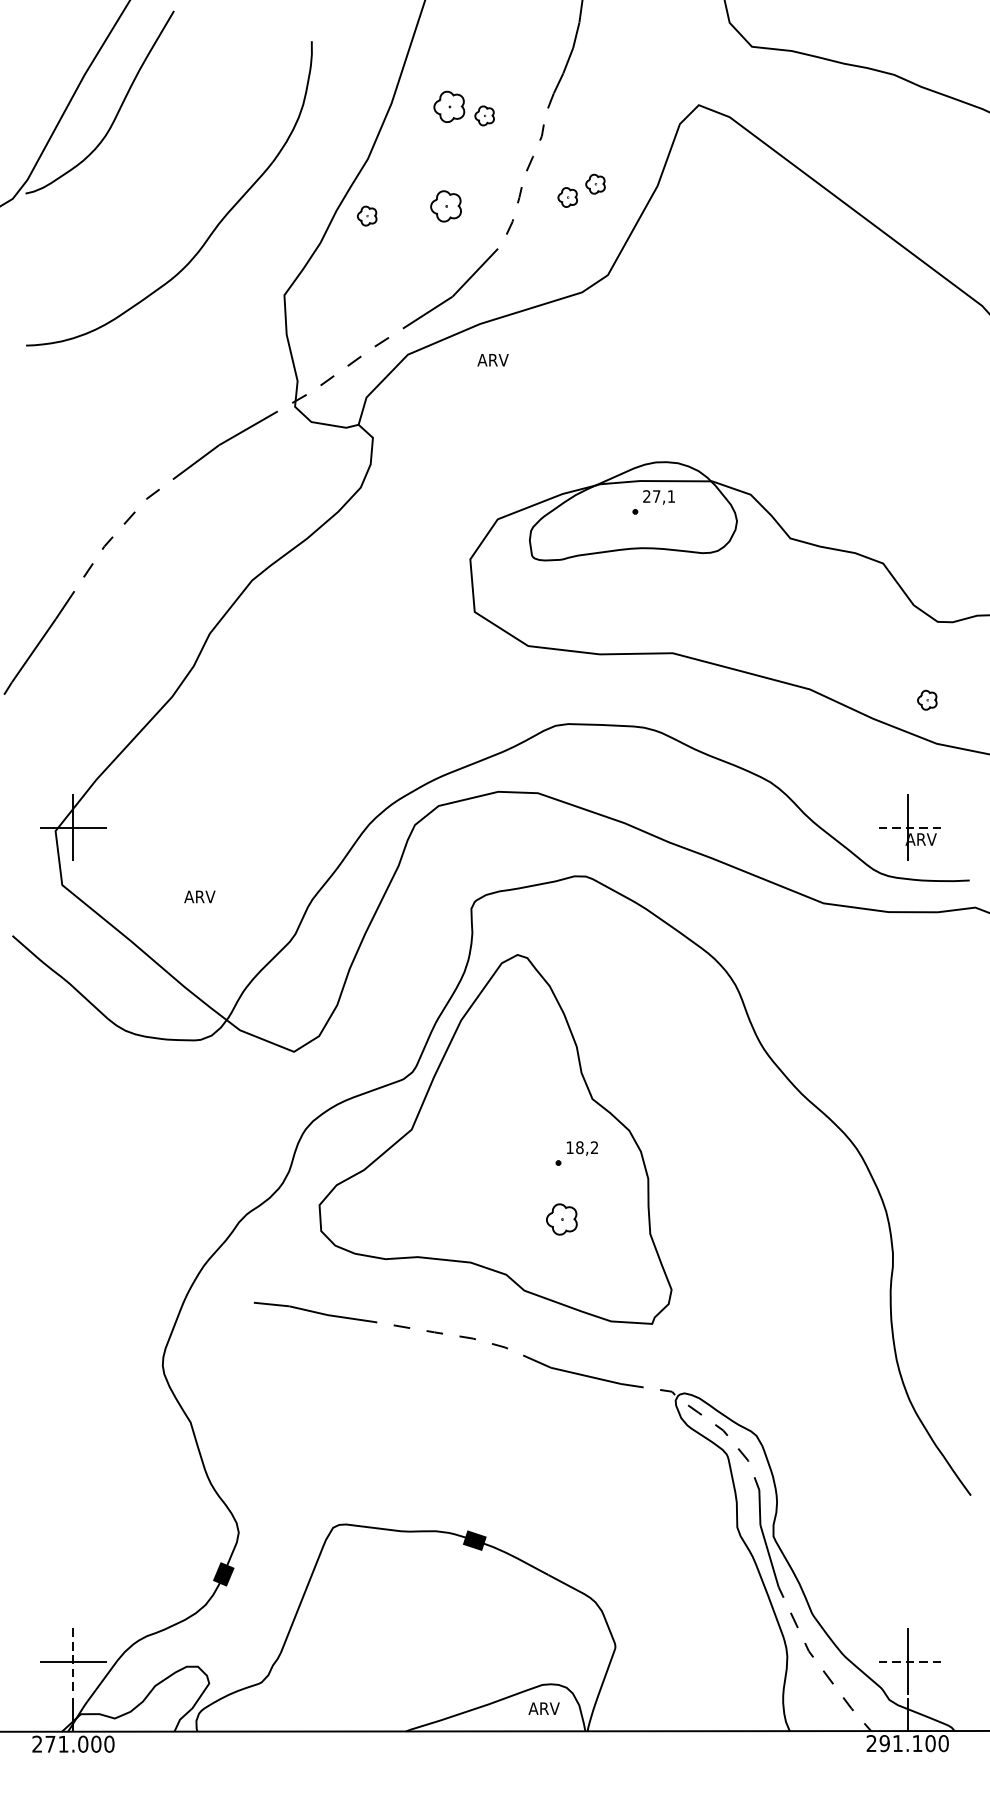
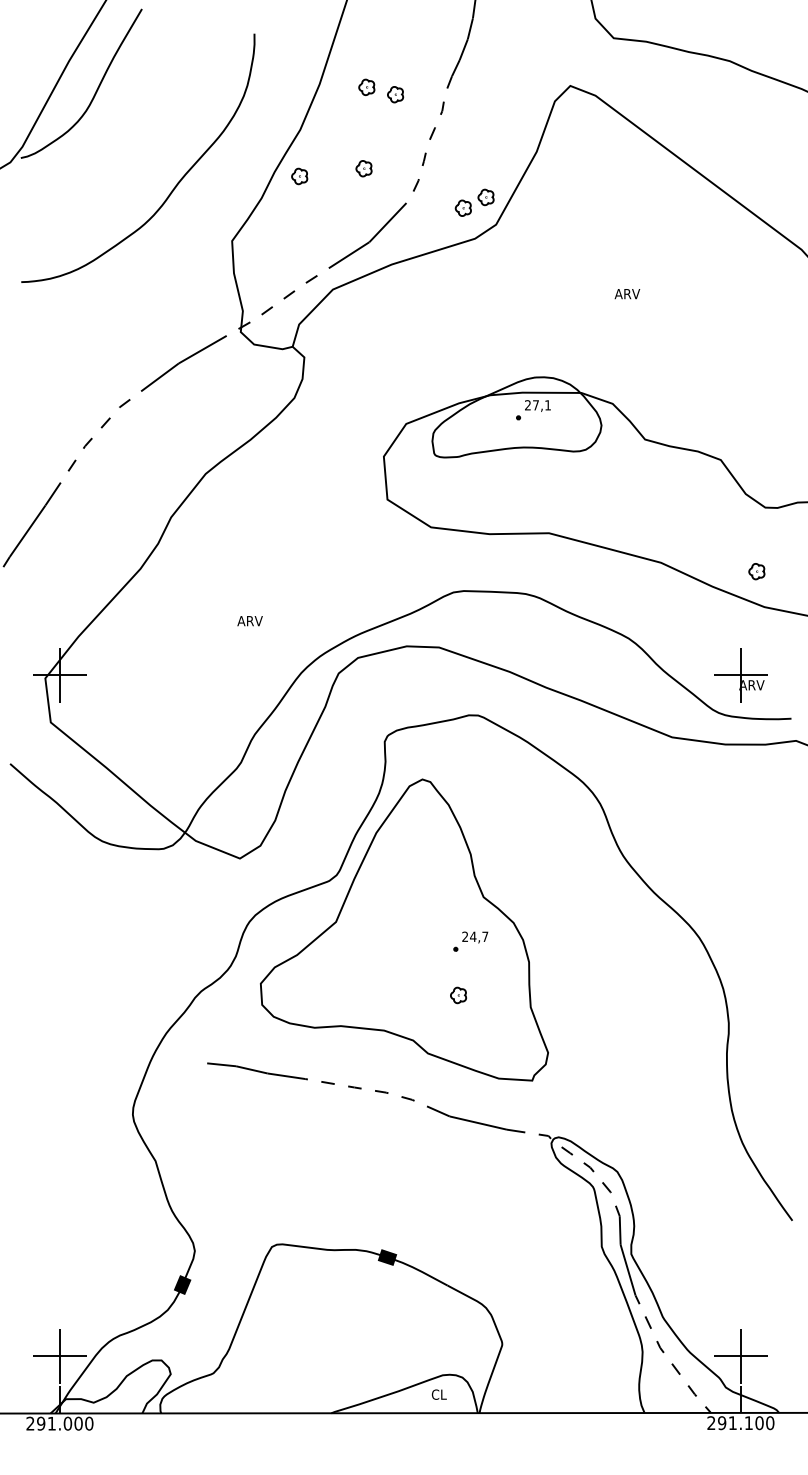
part: (449, 107) -> (366, 87), size x0.62
part: (581, 190) -> (474, 202), moved
part: (445, 206) -> (363, 168), size x0.62
text: (493, 360) -> (627, 294), moved
line: (907, 827) -> (740, 675), dashed -> solid
text: (199, 897) -> (249, 621), moved
text: (582, 1147) -> (475, 936), 18,2 -> 24,7
part: (561, 1219) -> (458, 995), size x0.62
line: (72, 1661) -> (59, 1356), dashed -> solid
line: (907, 1661) -> (740, 1356), dashed -> solid
text: (543, 1708) -> (443, 1394), ARV -> CL
text: (50, 1743) -> (41, 1423), 271.000 -> 291.000

